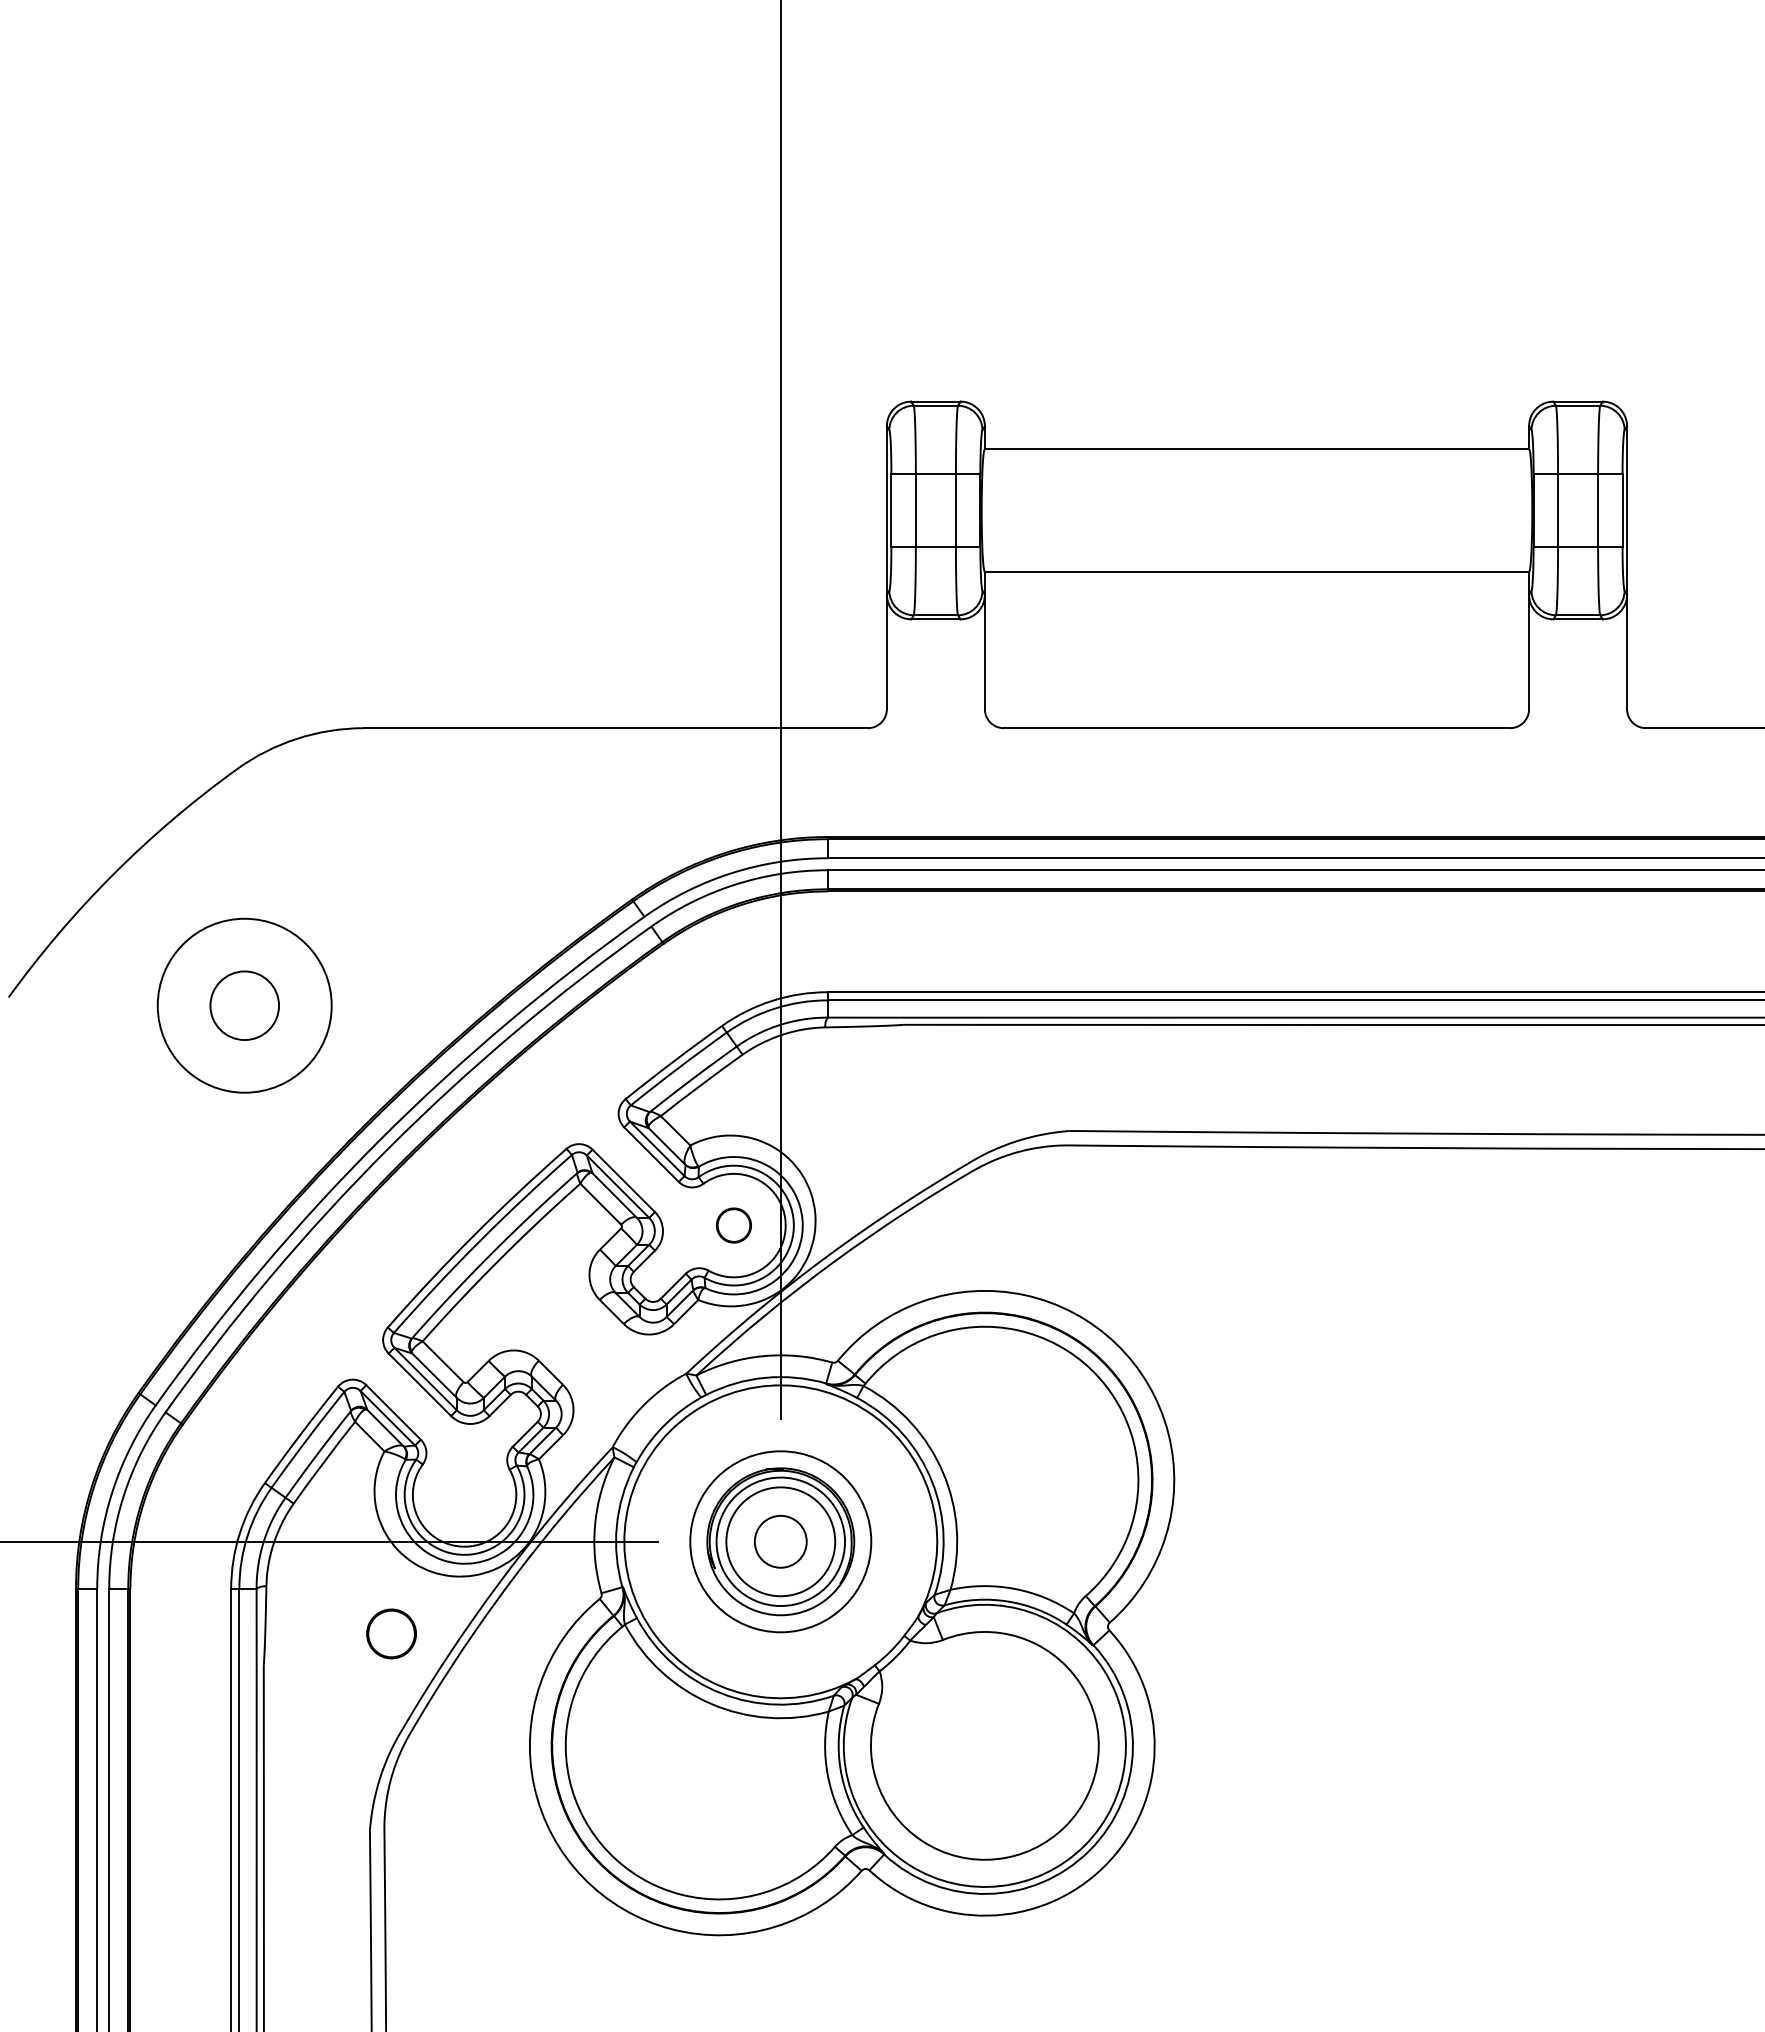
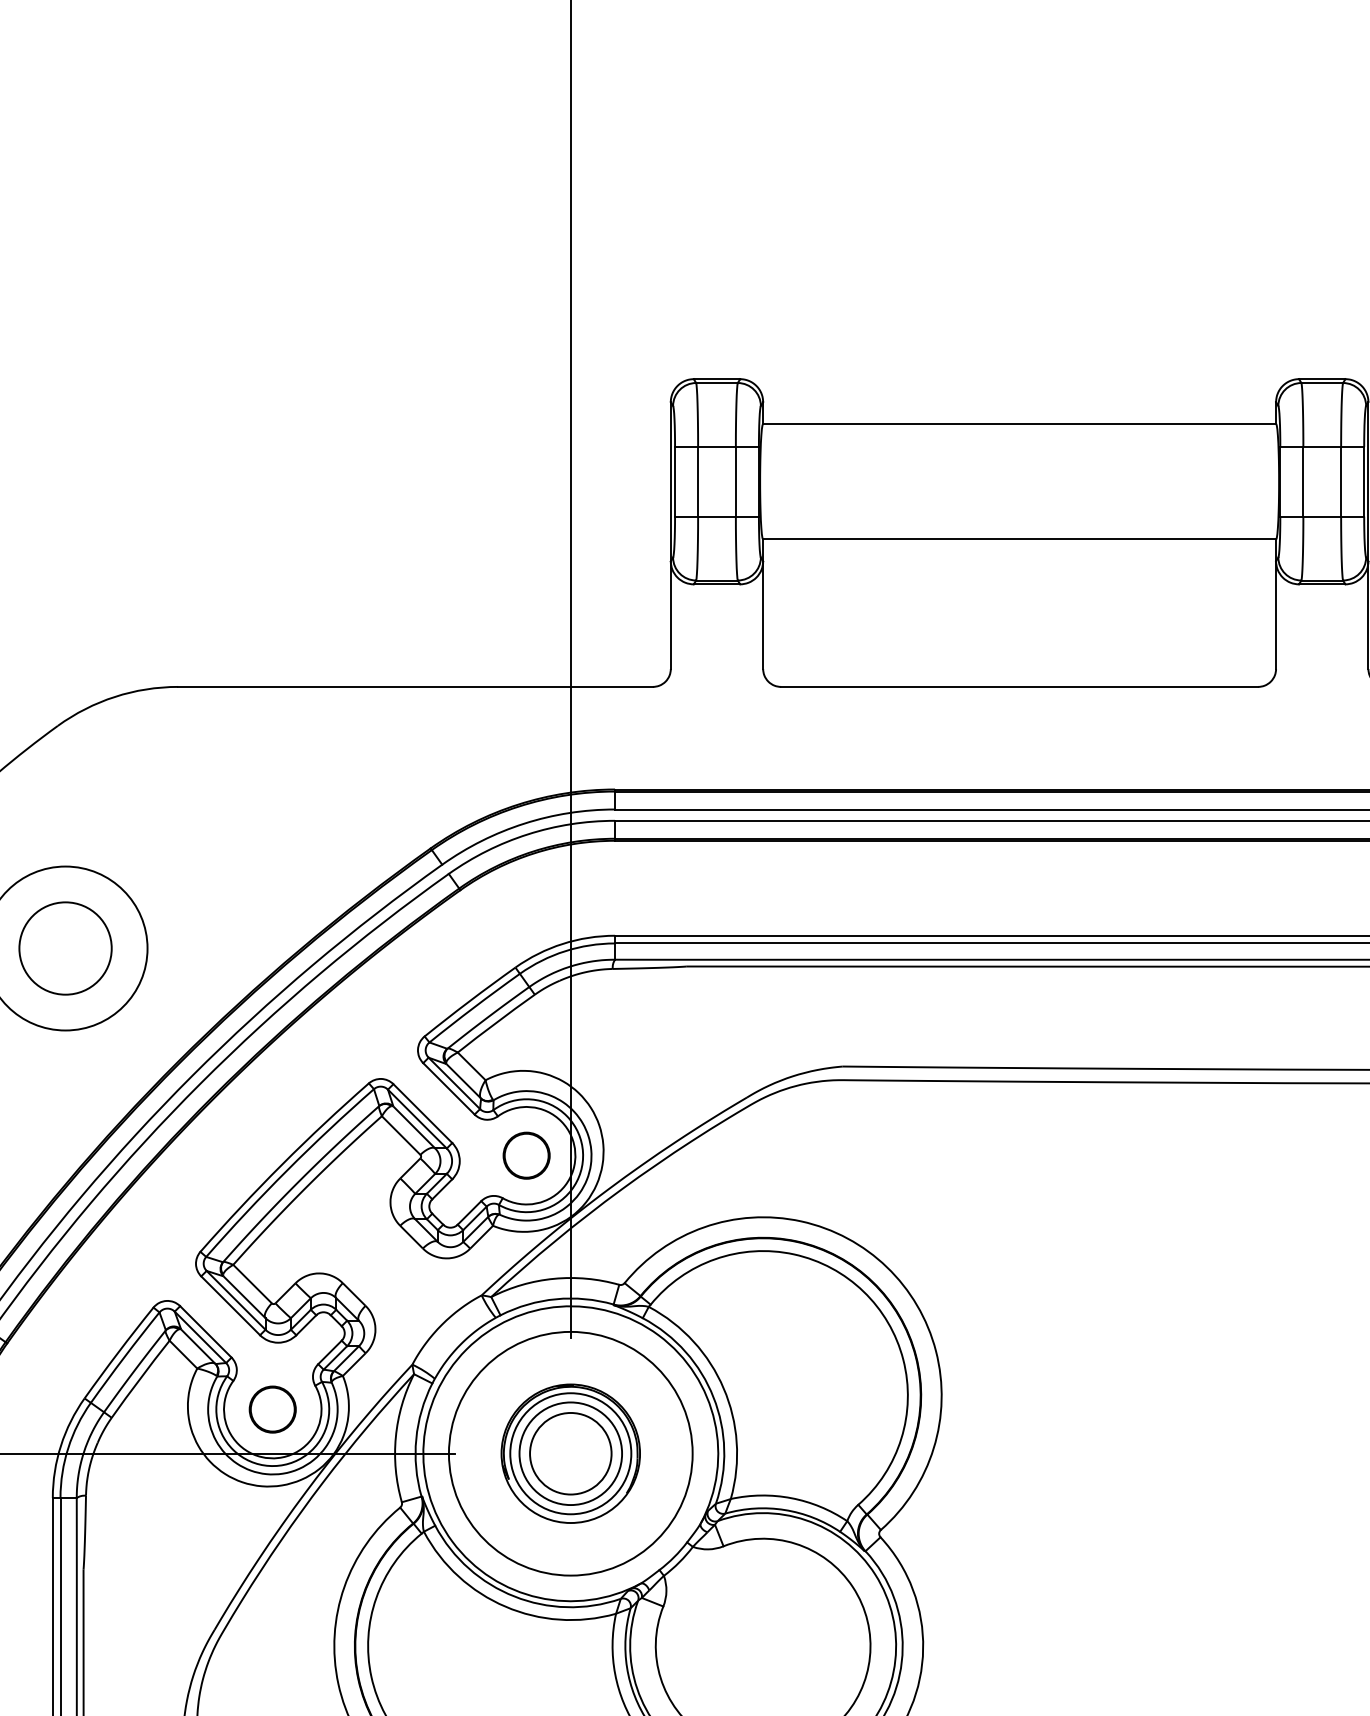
circle: (244, 1005) -> (65, 948), size x1.43
part: (733, 1225) -> (526, 1155), size x1.43
circle: (780, 1541) -> (570, 1453), size x1.43
circle: (780, 1541) -> (570, 1453), size x1.67
part: (391, 1633) -> (272, 1409), moved

